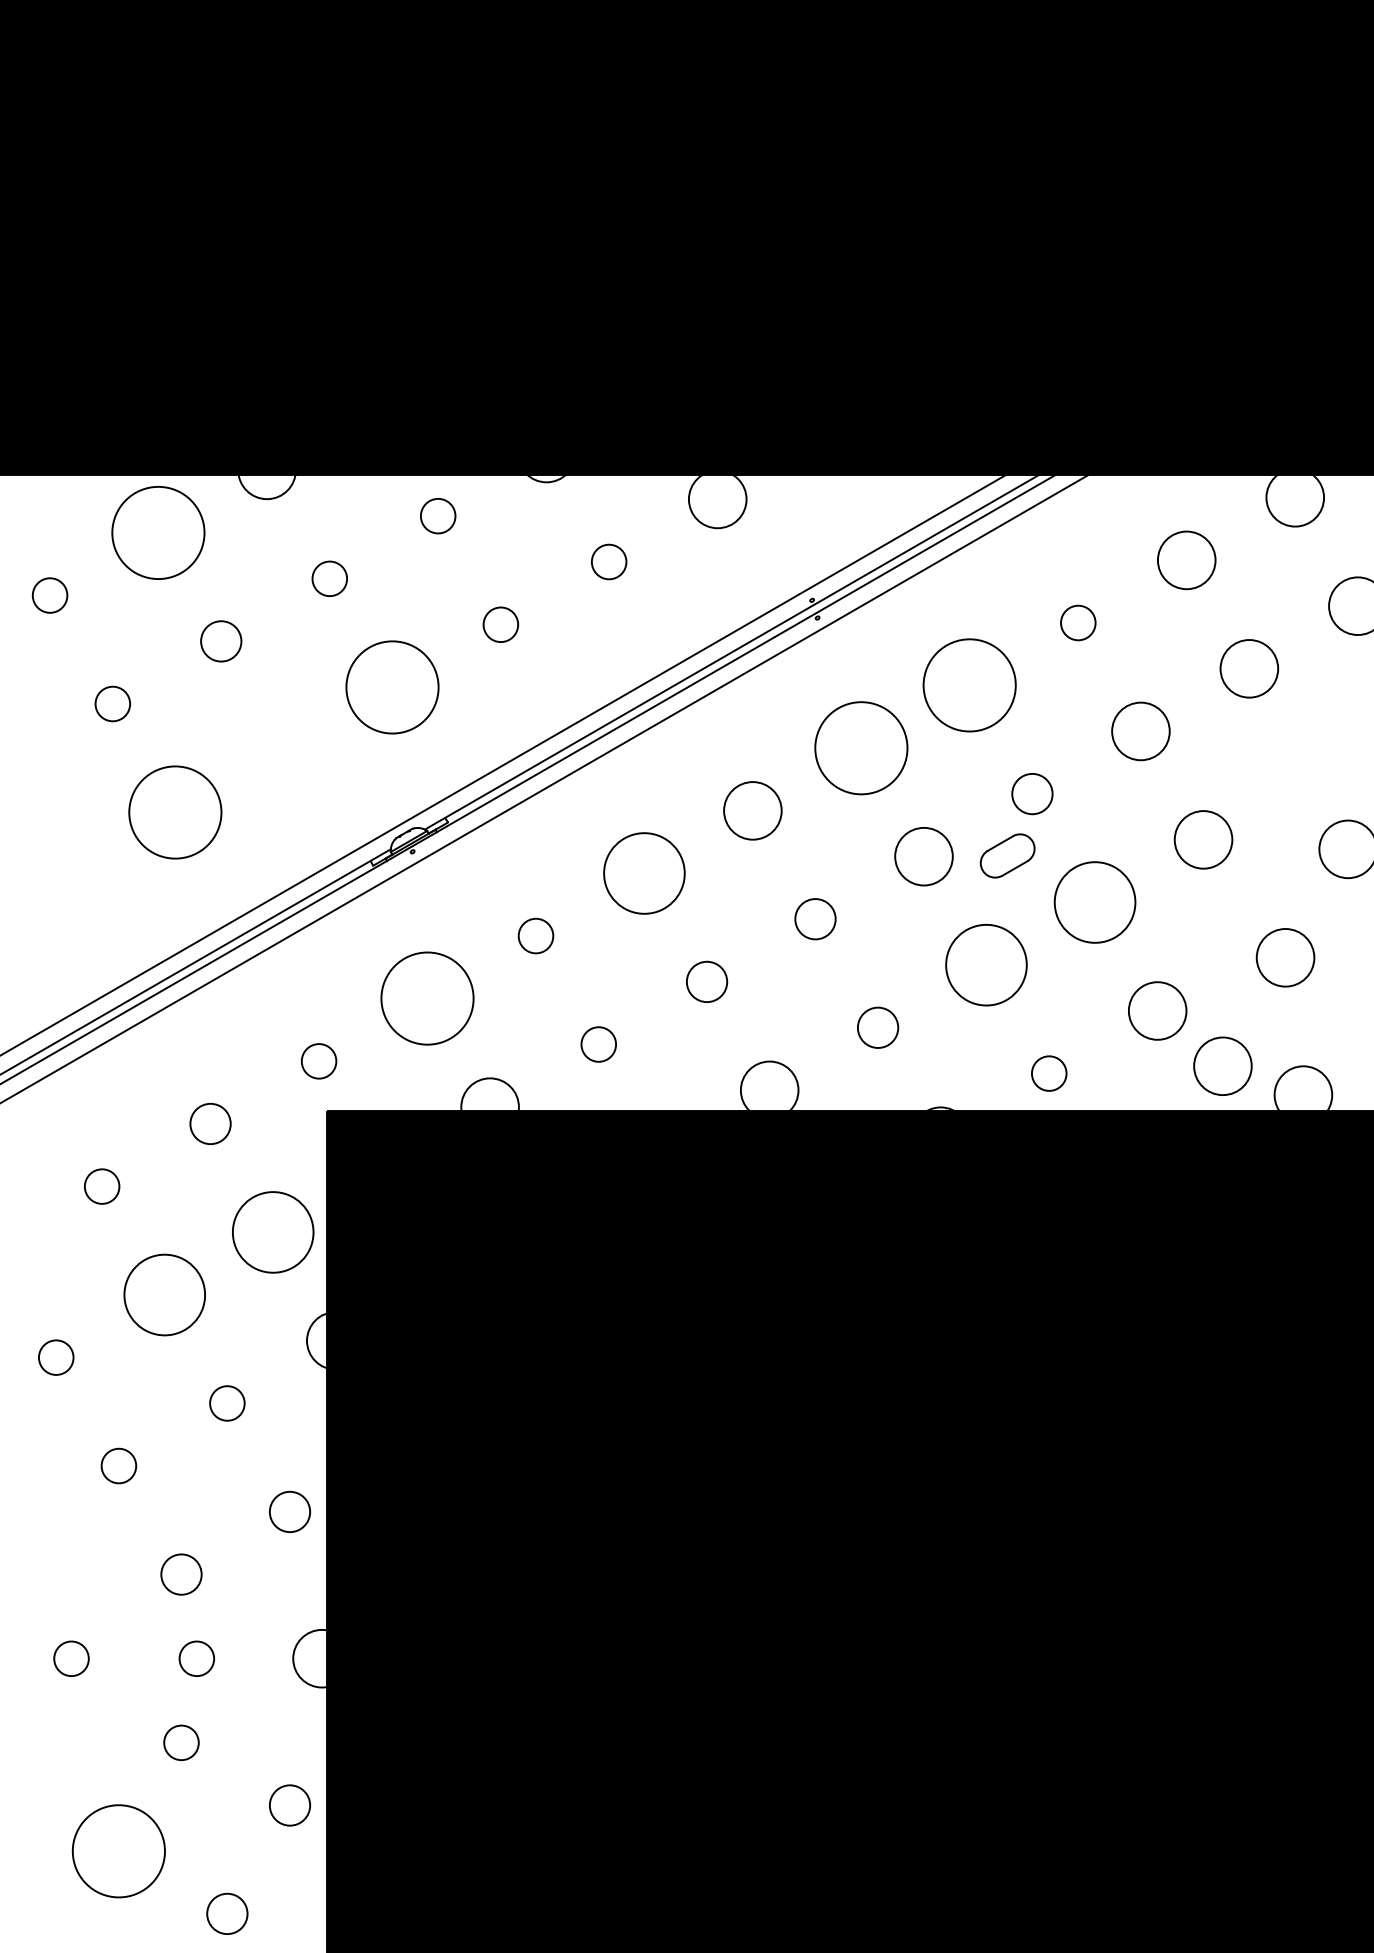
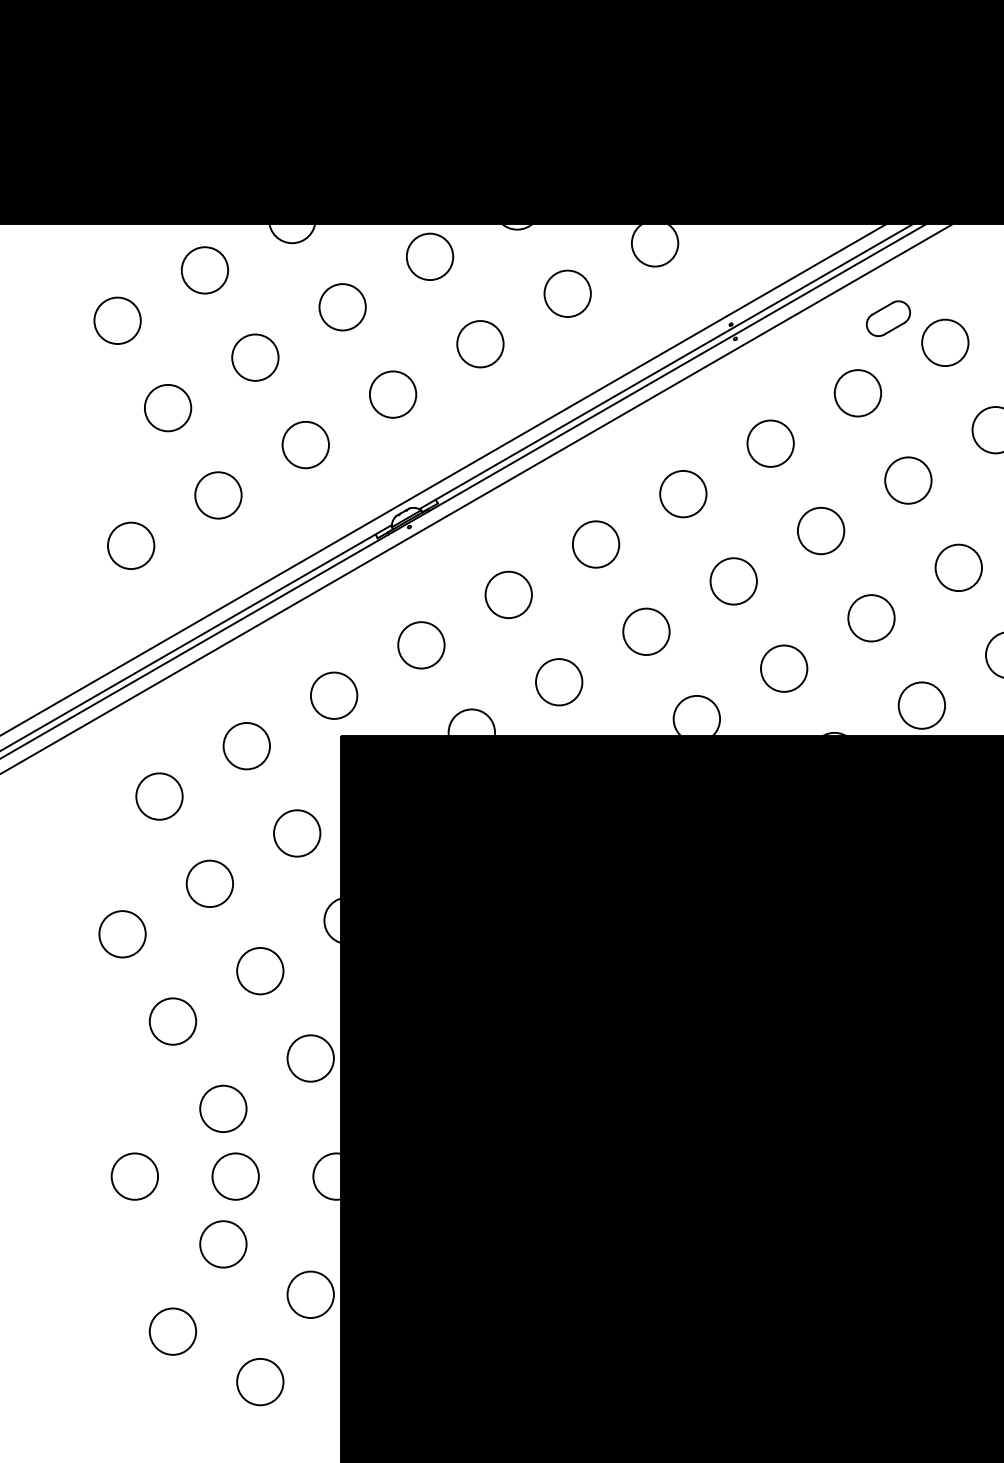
circle: (438, 515) -> (430, 256), size x1.67
circle: (158, 532) -> (204, 270), size x0.62
circle: (608, 561) -> (567, 293), size x1.67
circle: (329, 578) -> (342, 307), size x1.67
circle: (49, 595) -> (117, 320), size x1.67
circle: (1078, 622) -> (945, 342), size x1.67
circle: (500, 624) -> (480, 344), size x1.67
circle: (221, 641) -> (255, 357), size x1.43
circle: (969, 685) -> (857, 393), size x0.62
circle: (391, 686) -> (392, 394), size x0.62
circle: (112, 703) -> (167, 407), size x1.67
circle: (861, 748) -> (770, 443), size x0.62
circle: (283, 749) -> (305, 444), added
circle: (1032, 793) -> (908, 480), size x1.43
circle: (175, 812) -> (218, 495), size x0.62
part: (1007, 855) -> (888, 318), moved
circle: (644, 873) -> (596, 544), size x0.71
circle: (66, 874) -> (130, 545), added
circle: (1094, 902) -> (958, 567), size x0.71
circle: (815, 918) -> (733, 580), size x1.43
circle: (535, 935) -> (508, 594), size x1.67
circle: (986, 964) -> (871, 617), size x0.71
circle: (706, 981) -> (646, 631), size x1.43
circle: (427, 998) -> (421, 645), size x0.62
circle: (877, 1027) -> (783, 668), size x1.43
circle: (598, 1044) -> (559, 682), size x1.67
circle: (318, 1061) -> (333, 695), size x1.67
circle: (1049, 1073) -> (922, 705), size x1.67
circle: (210, 1123) -> (246, 745), size x1.43
circle: (101, 1186) -> (158, 796), size x1.67
circle: (273, 1232) -> (297, 833), size x0.71
circle: (164, 1294) -> (209, 883), size x0.71
circle: (56, 1357) -> (122, 934), size x1.67
circle: (227, 1403) -> (260, 971), size x1.67
circle: (118, 1465) -> (172, 1021), size x1.67
circle: (289, 1511) -> (310, 1058), size x1.43
circle: (181, 1574) -> (223, 1108), size x1.43
circle: (71, 1658) -> (134, 1176), size x1.67
circle: (196, 1658) -> (235, 1176), size x1.67
circle: (181, 1742) -> (223, 1244), size x1.67
circle: (289, 1805) -> (310, 1294), size x1.43
circle: (118, 1851) -> (172, 1331), size x0.62
circle: (227, 1913) -> (260, 1381), size x1.43

